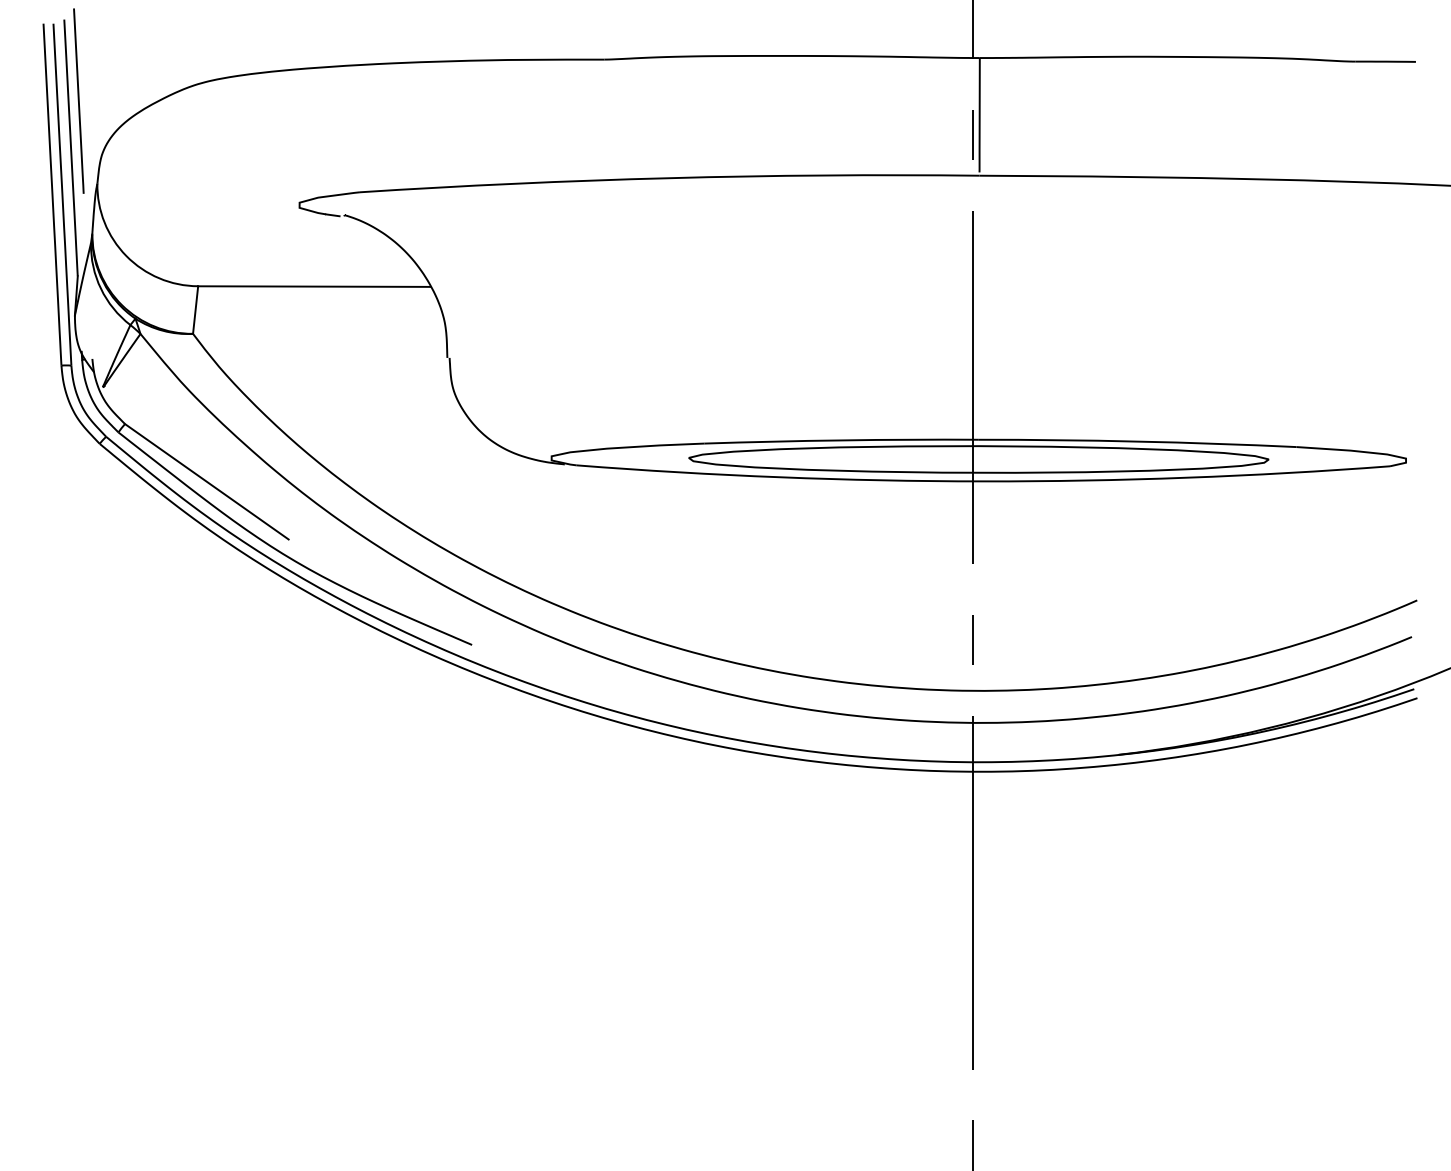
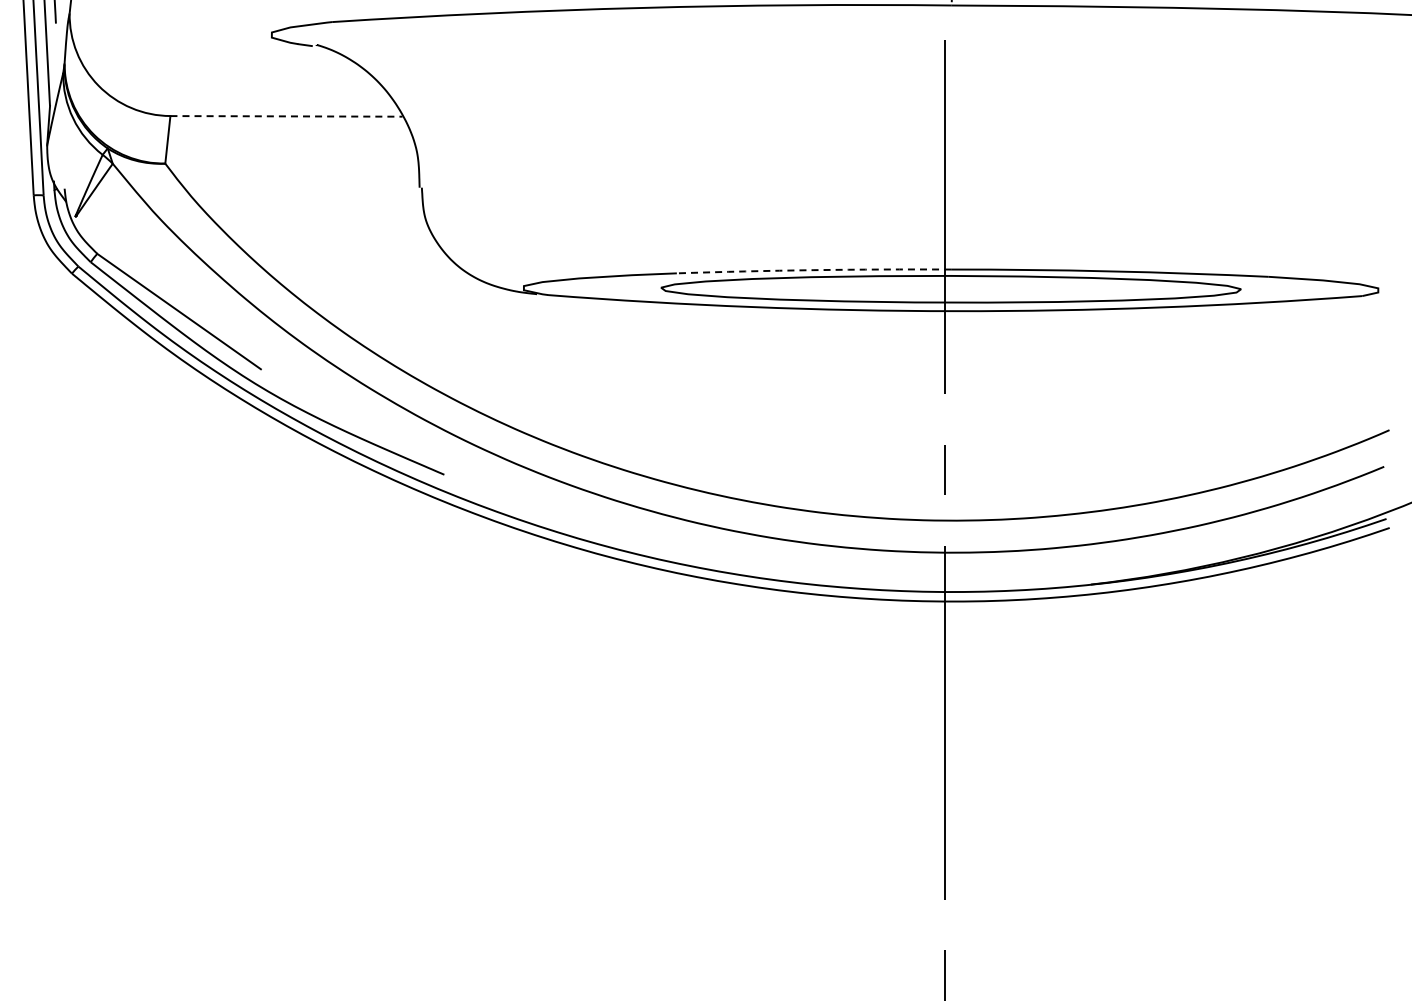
line: (314, 286) -> (286, 116), solid -> dashed
arc: (841, 440) -> (813, 270), solid -> dashed

